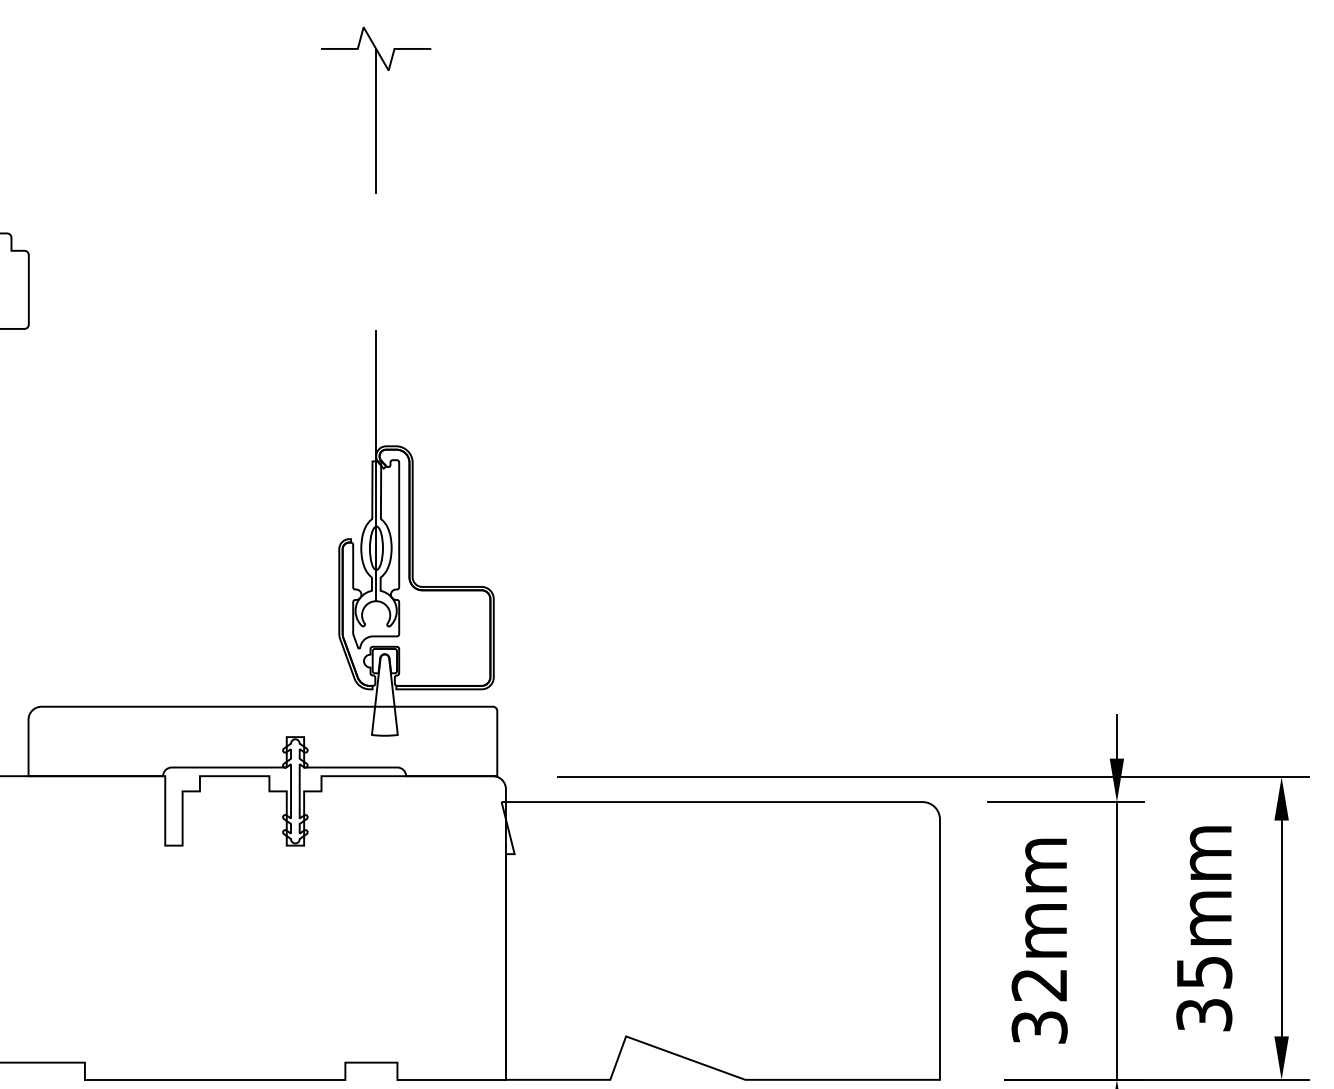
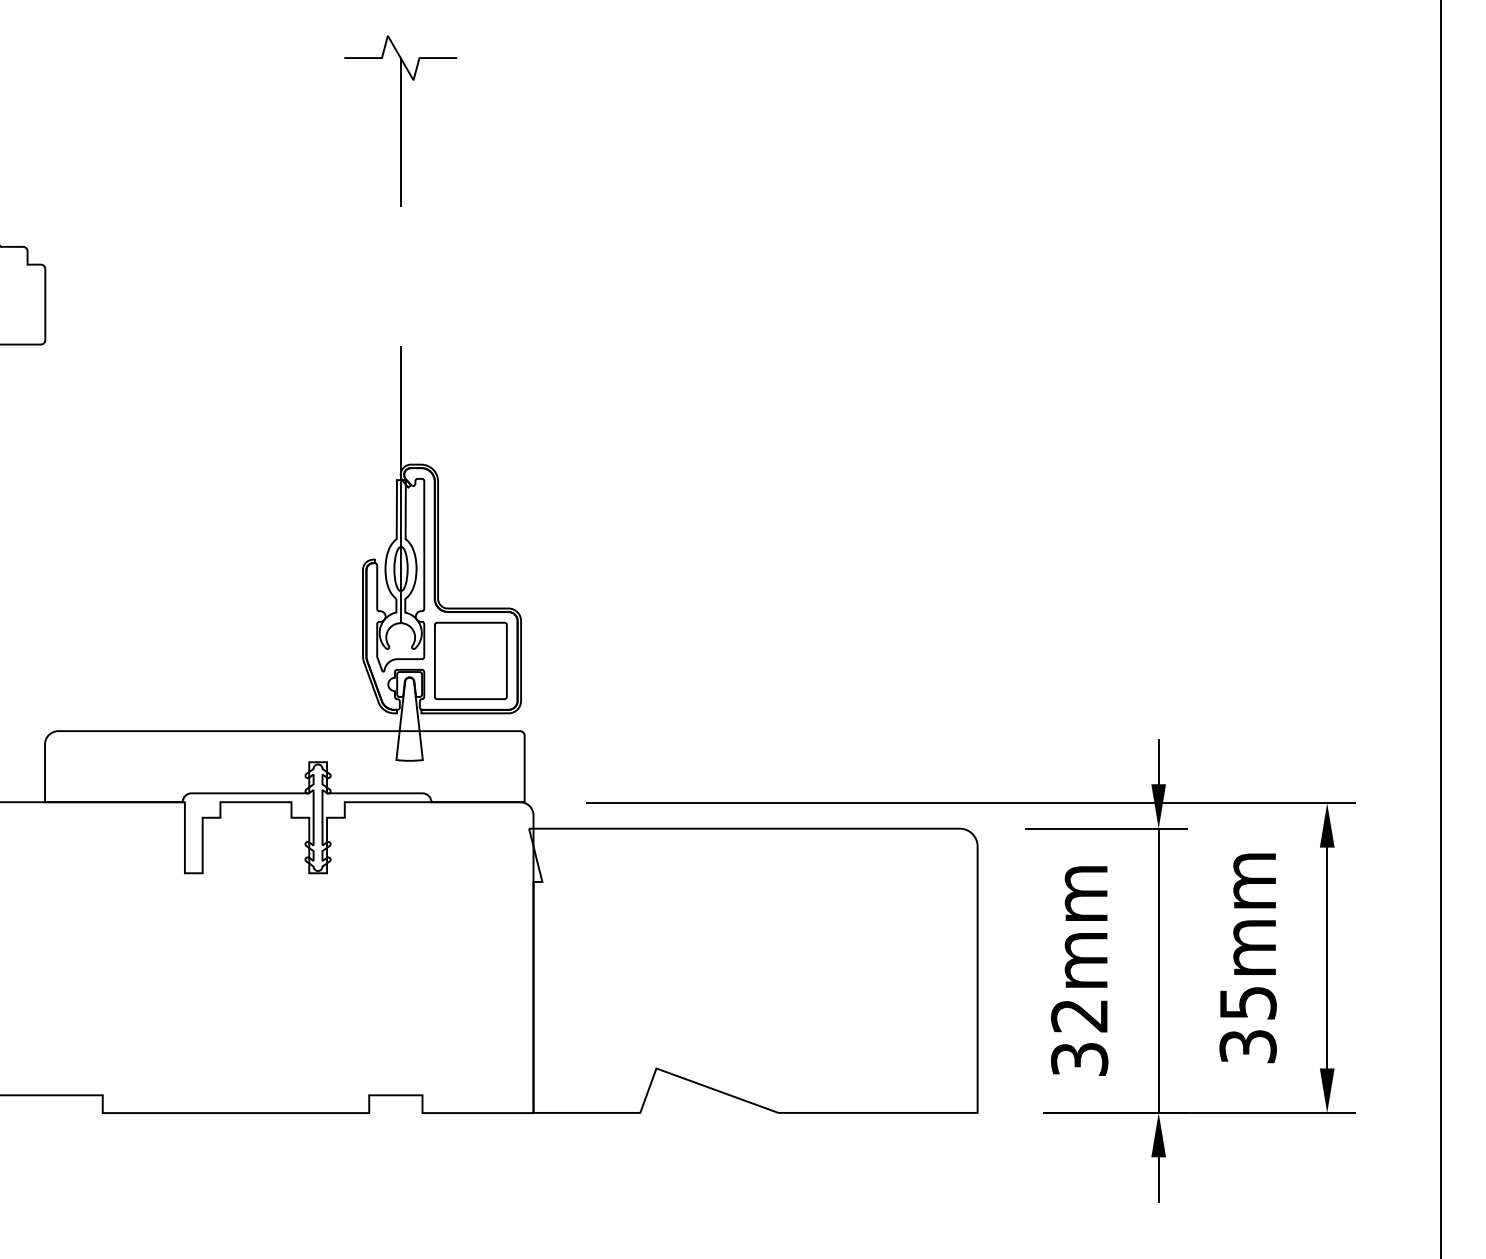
part: (444, 637) -> (470, 660), added

